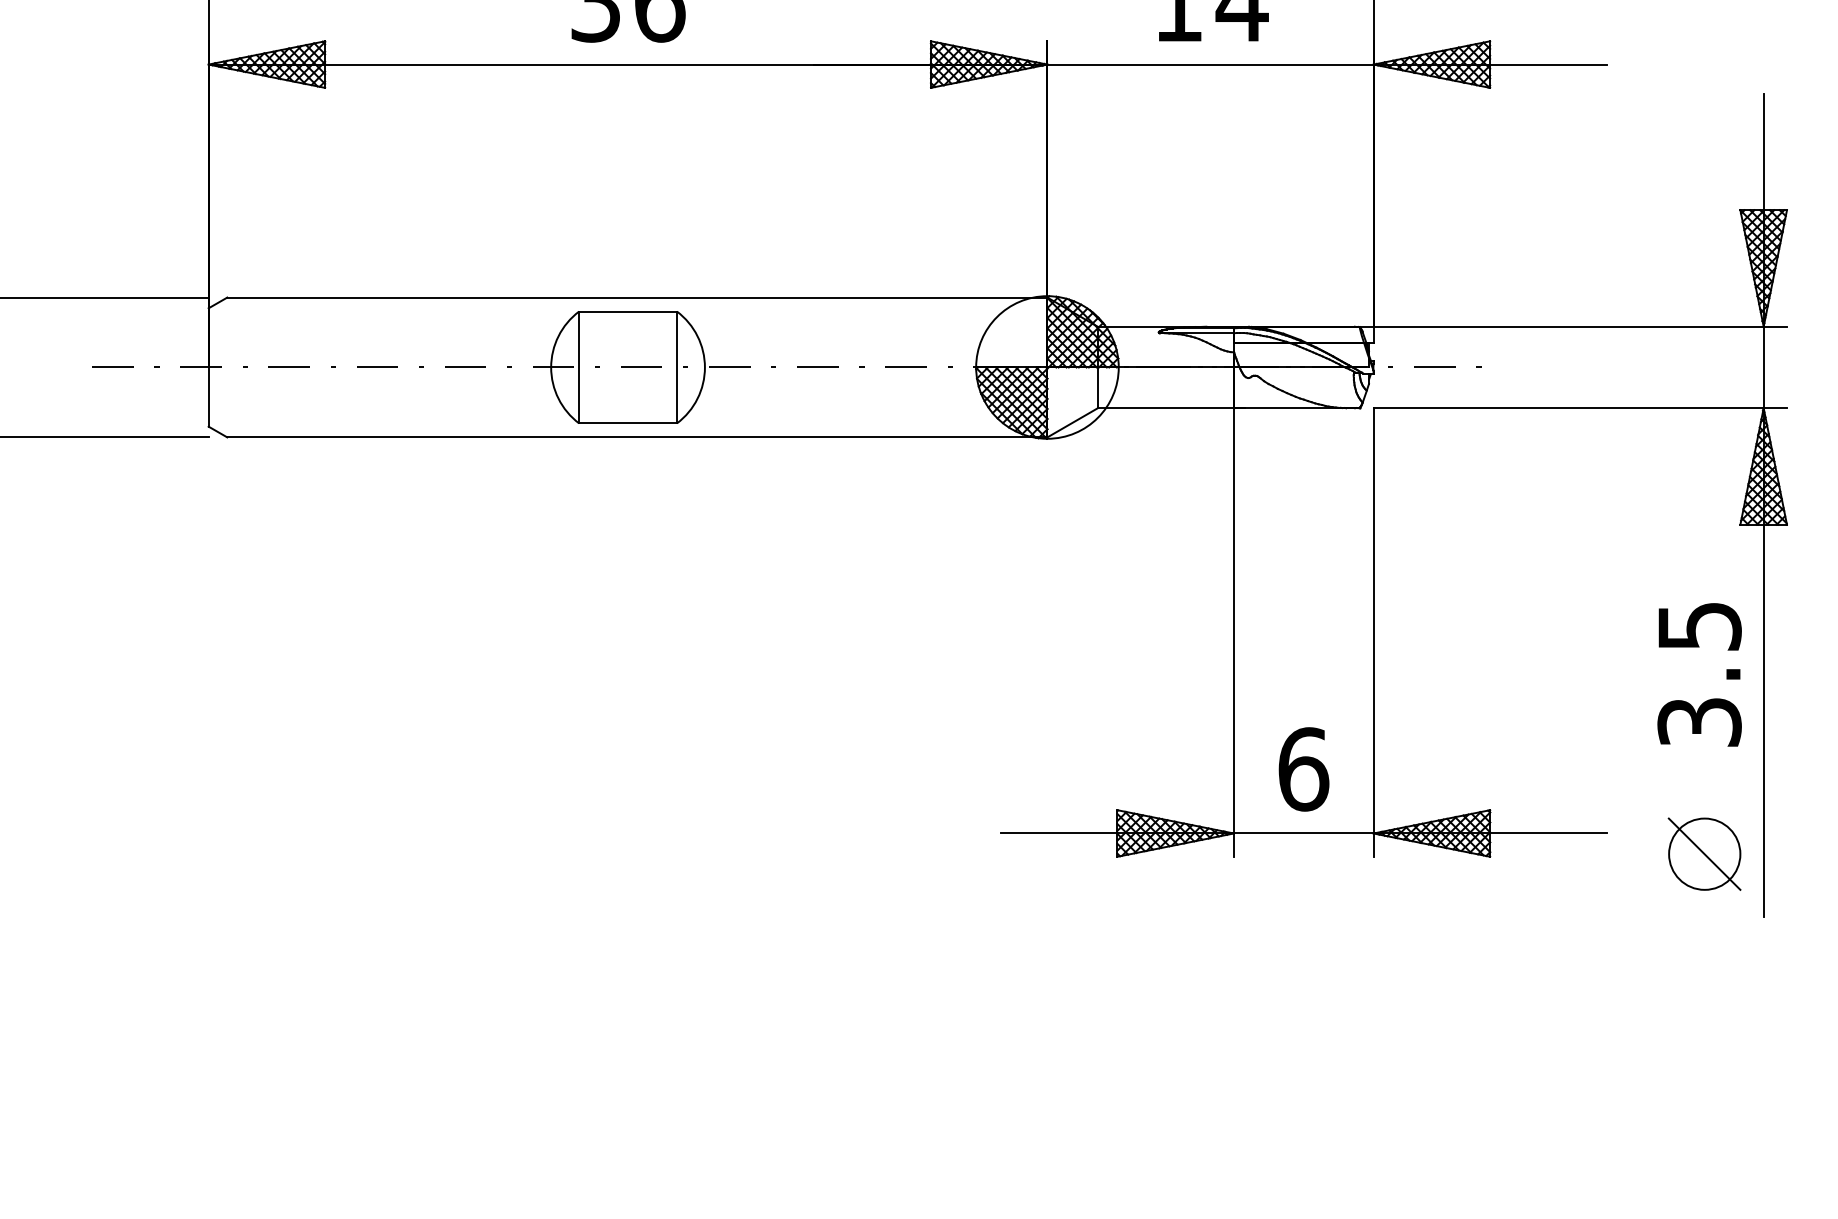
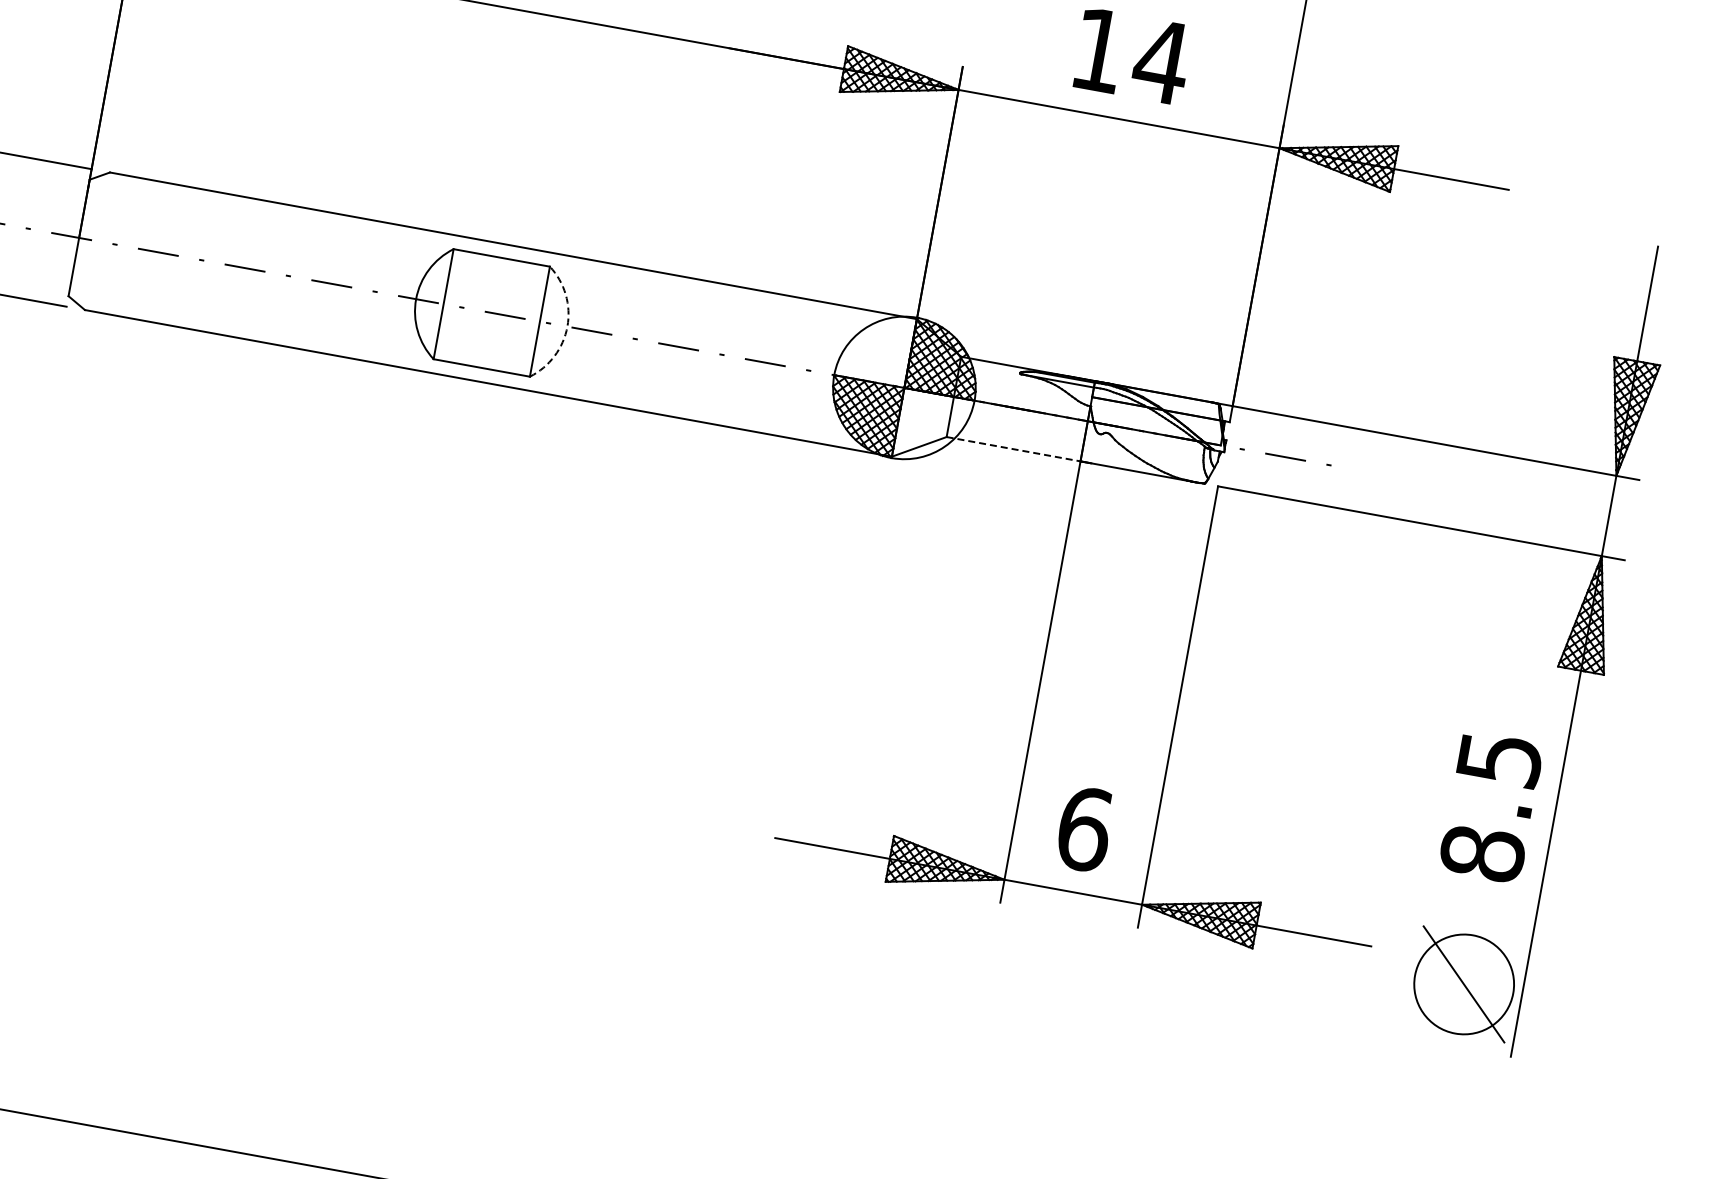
arc: (704, 367) -> (566, 326), solid -> dashed
line: (1166, 408) -> (1014, 449), solid -> dashed
text: (1699, 722) -> (1482, 853), 3.5 -> 8.5
part: (1704, 853) -> (1463, 983), size x1.4

